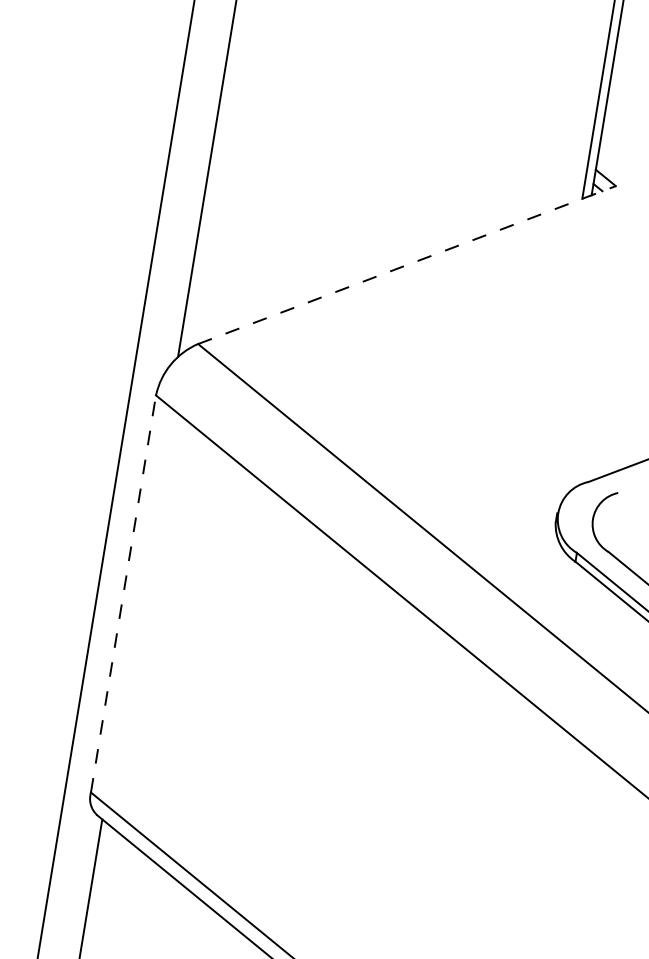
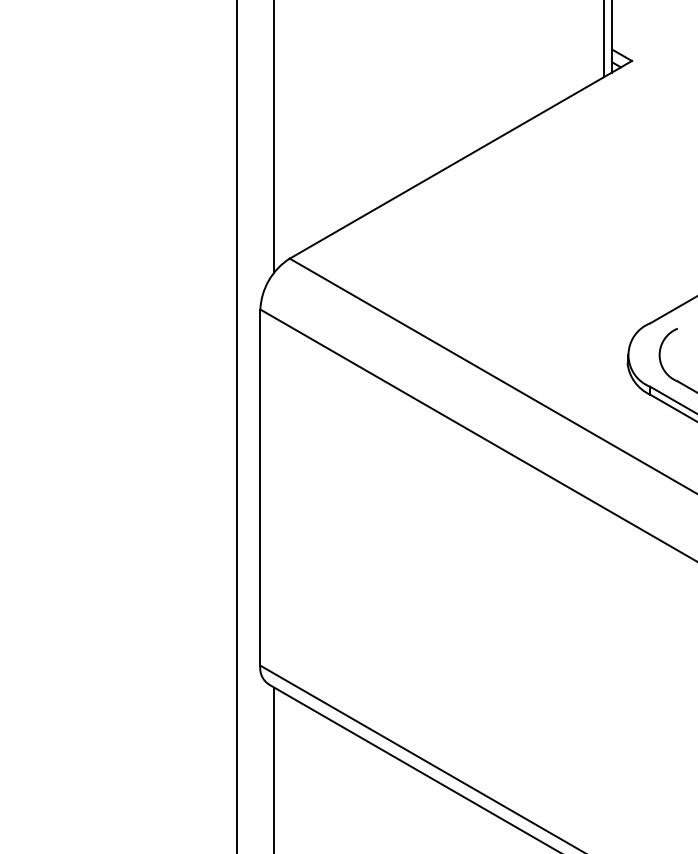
line: (406, 264) -> (460, 159), dashed -> solid
line: (123, 593) -> (260, 487), dashed -> solid

